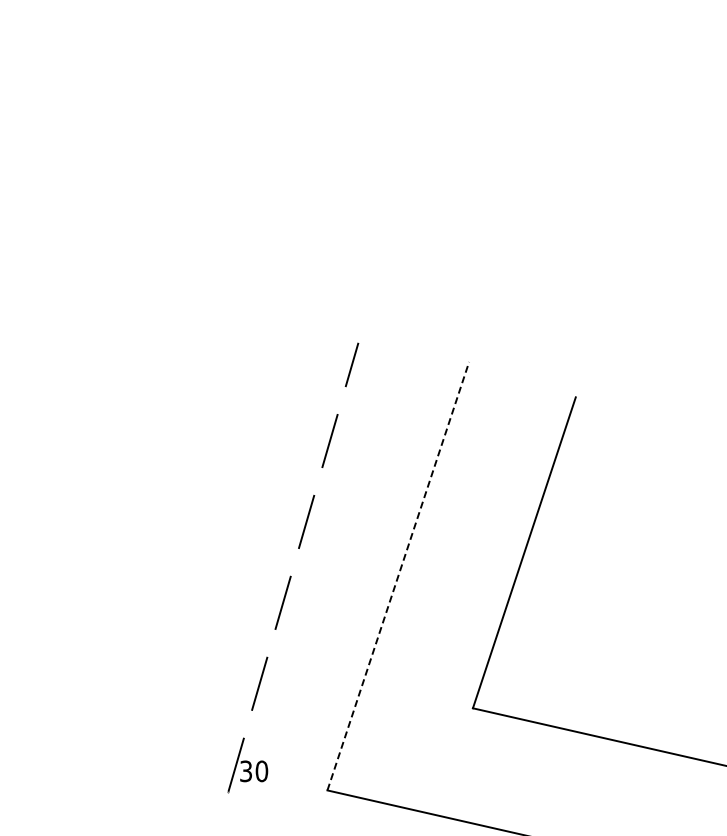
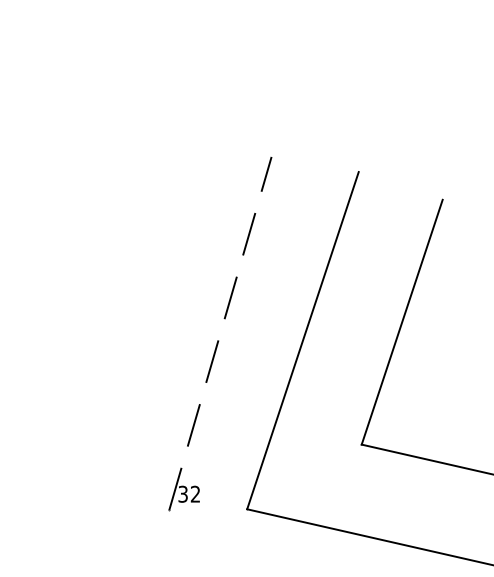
line: (398, 576) -> (303, 340), dashed -> solid
text: (261, 771) -> (195, 494), 30 -> 32

